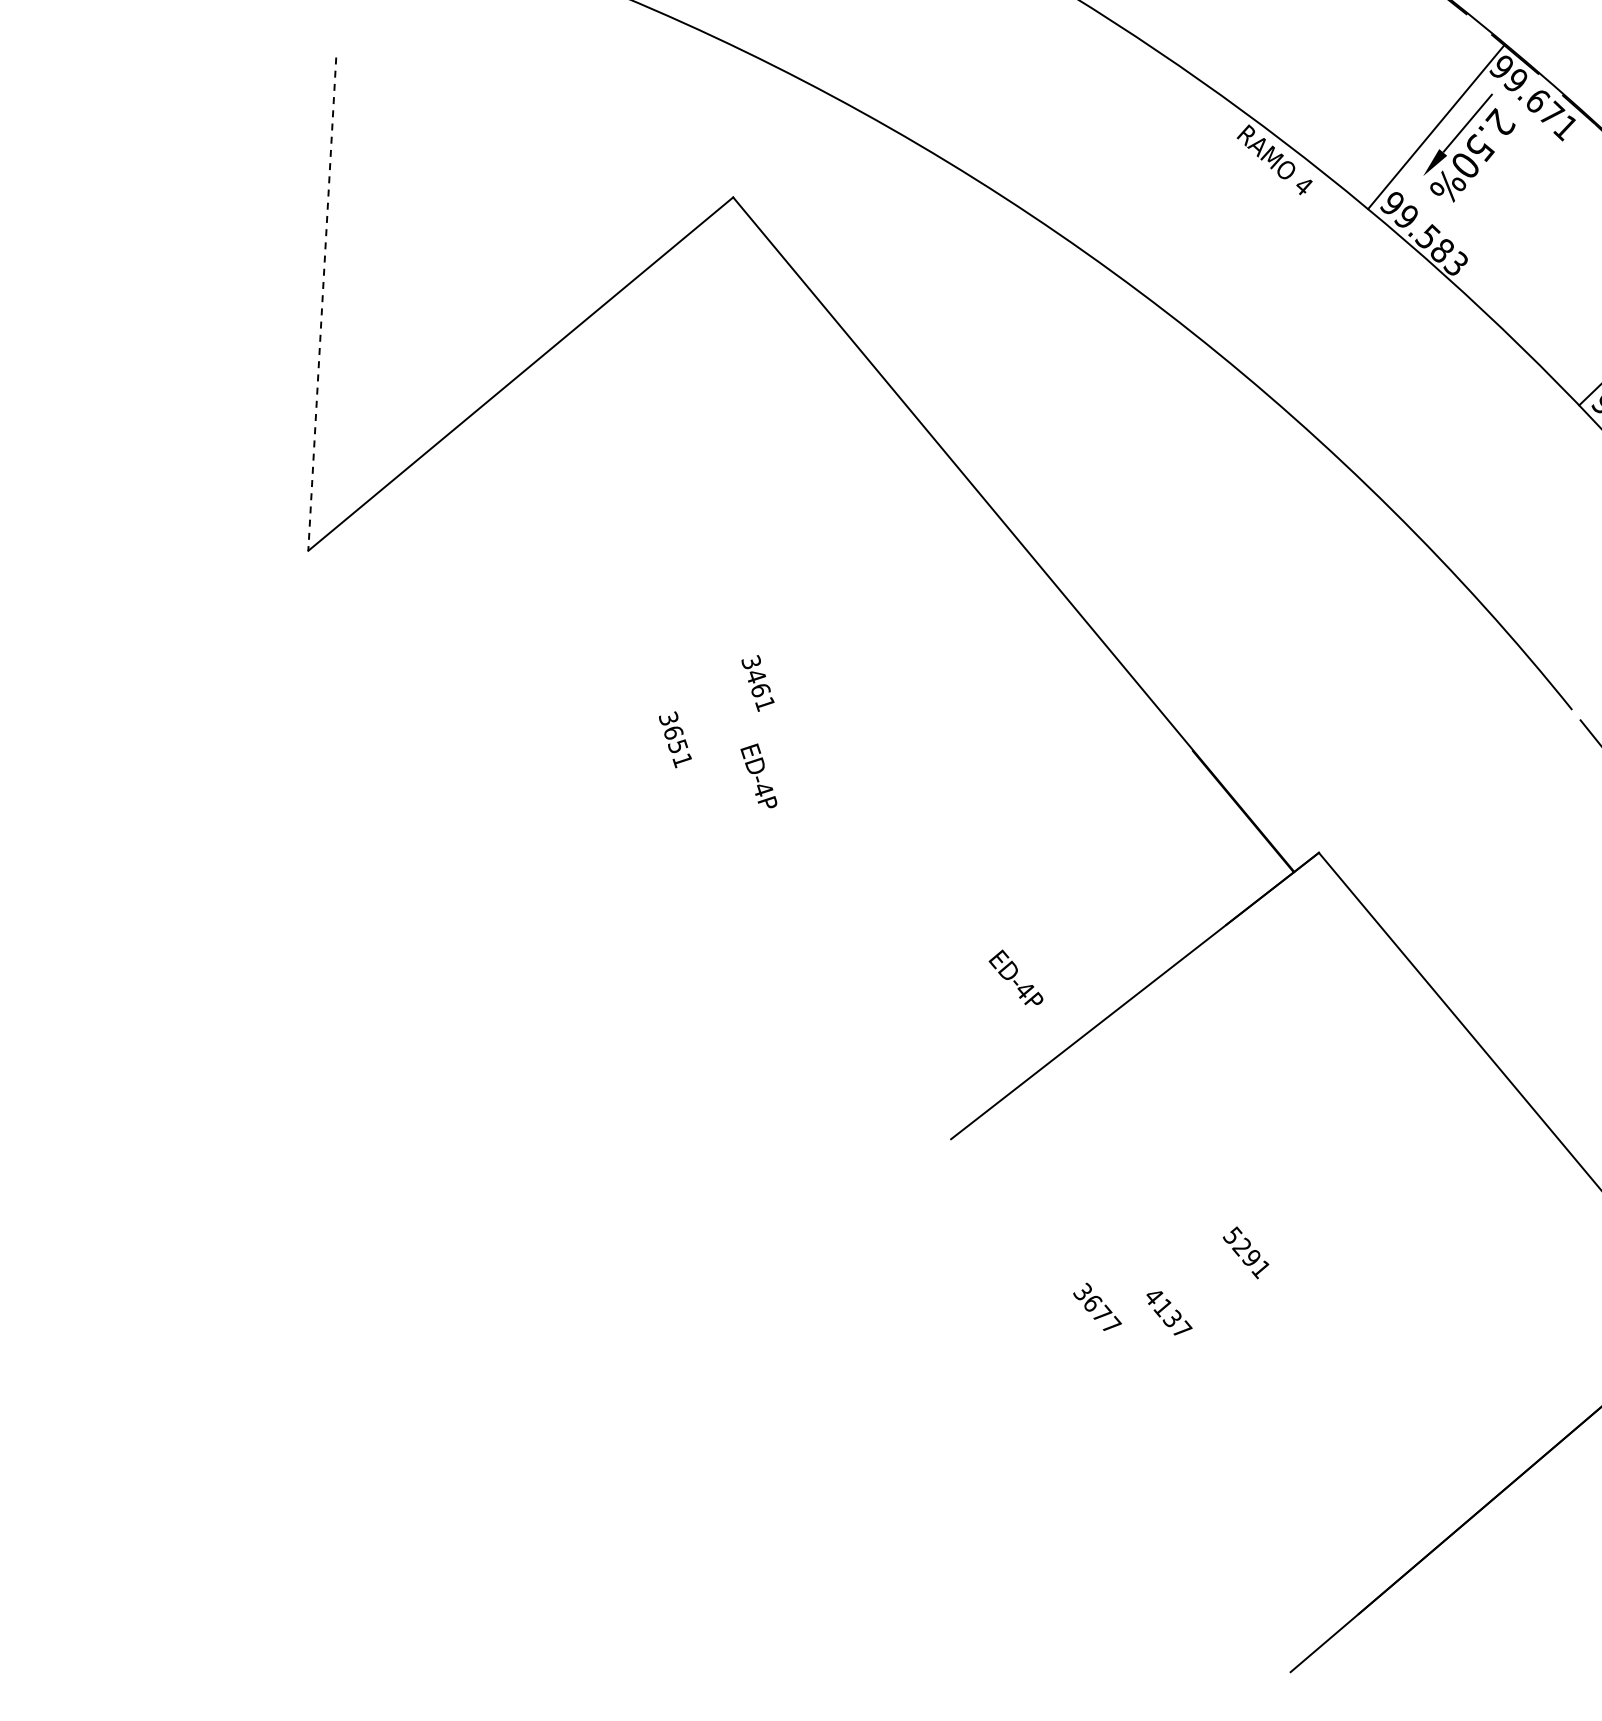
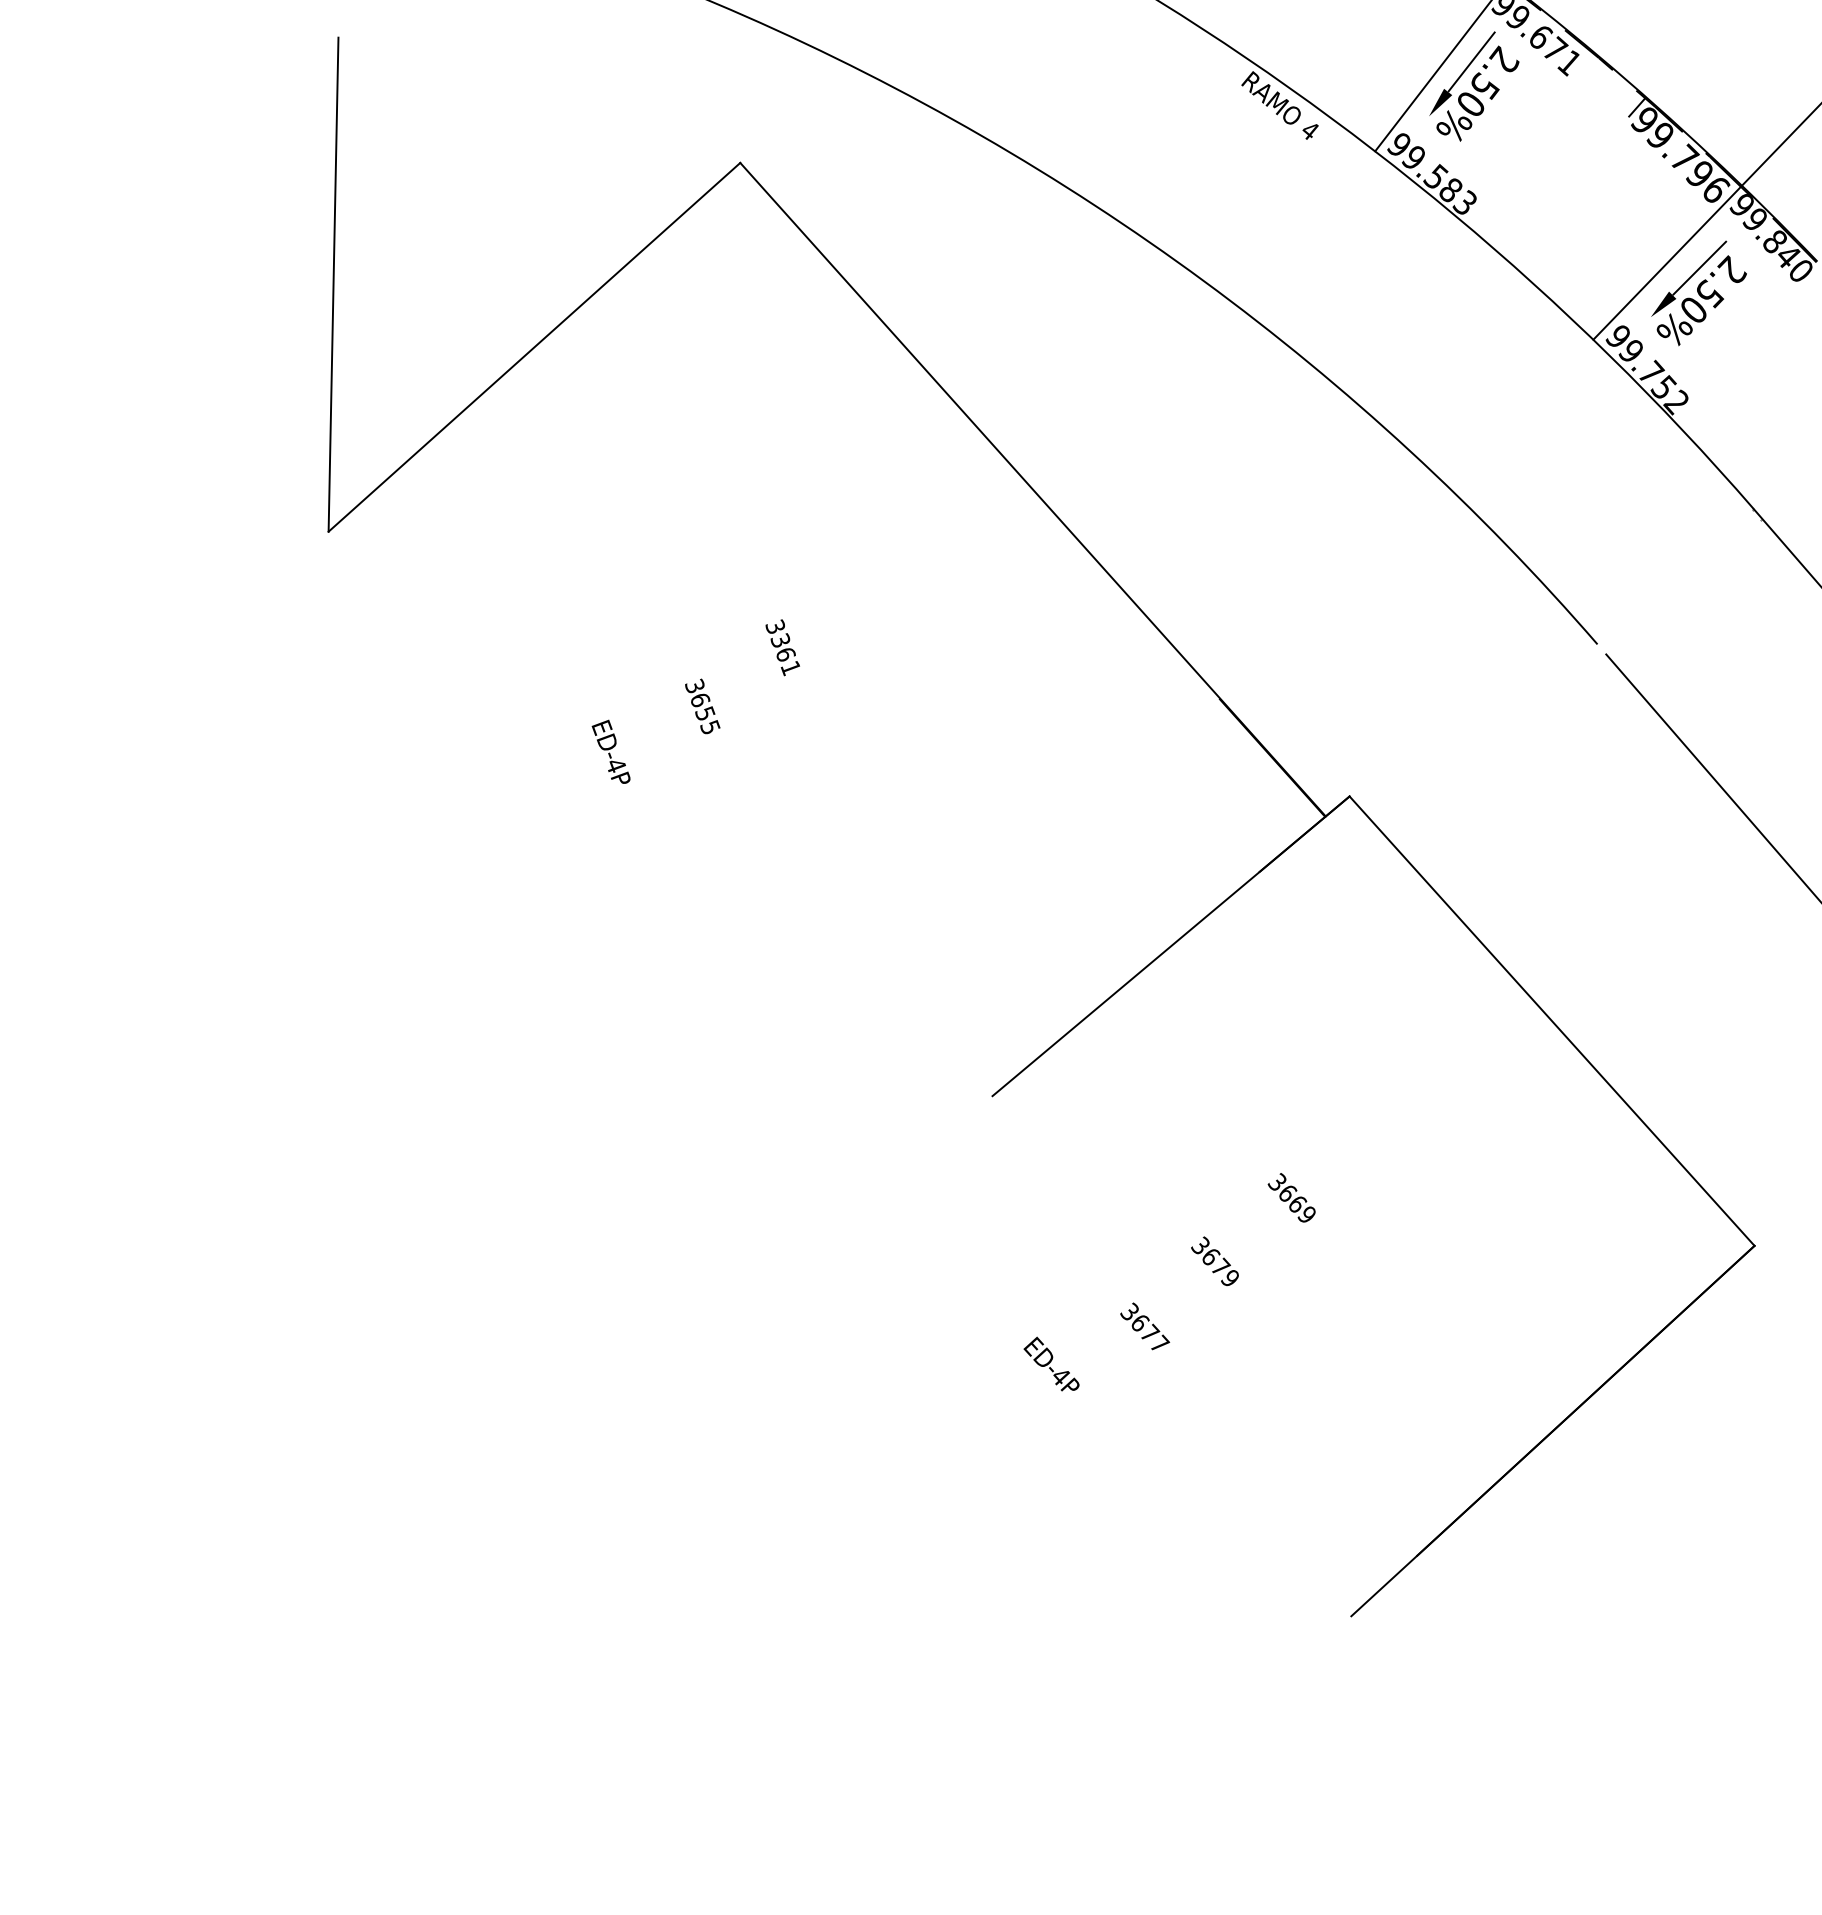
line: (322, 304) -> (333, 285), dashed -> solid
text: (755, 676) -> (780, 640), 3461 -> 3361
text: (682, 760) -> (710, 727), 3651 -> 3655
text: (758, 775) -> (610, 751), moved
text: (1016, 976) -> (1051, 1363), moved
text: (1249, 1252) -> (1294, 1198), 5291 -> 3669
text: (1098, 1307) -> (1145, 1326), moved
text: (1167, 1312) -> (1215, 1261), 4137 -> 3679

